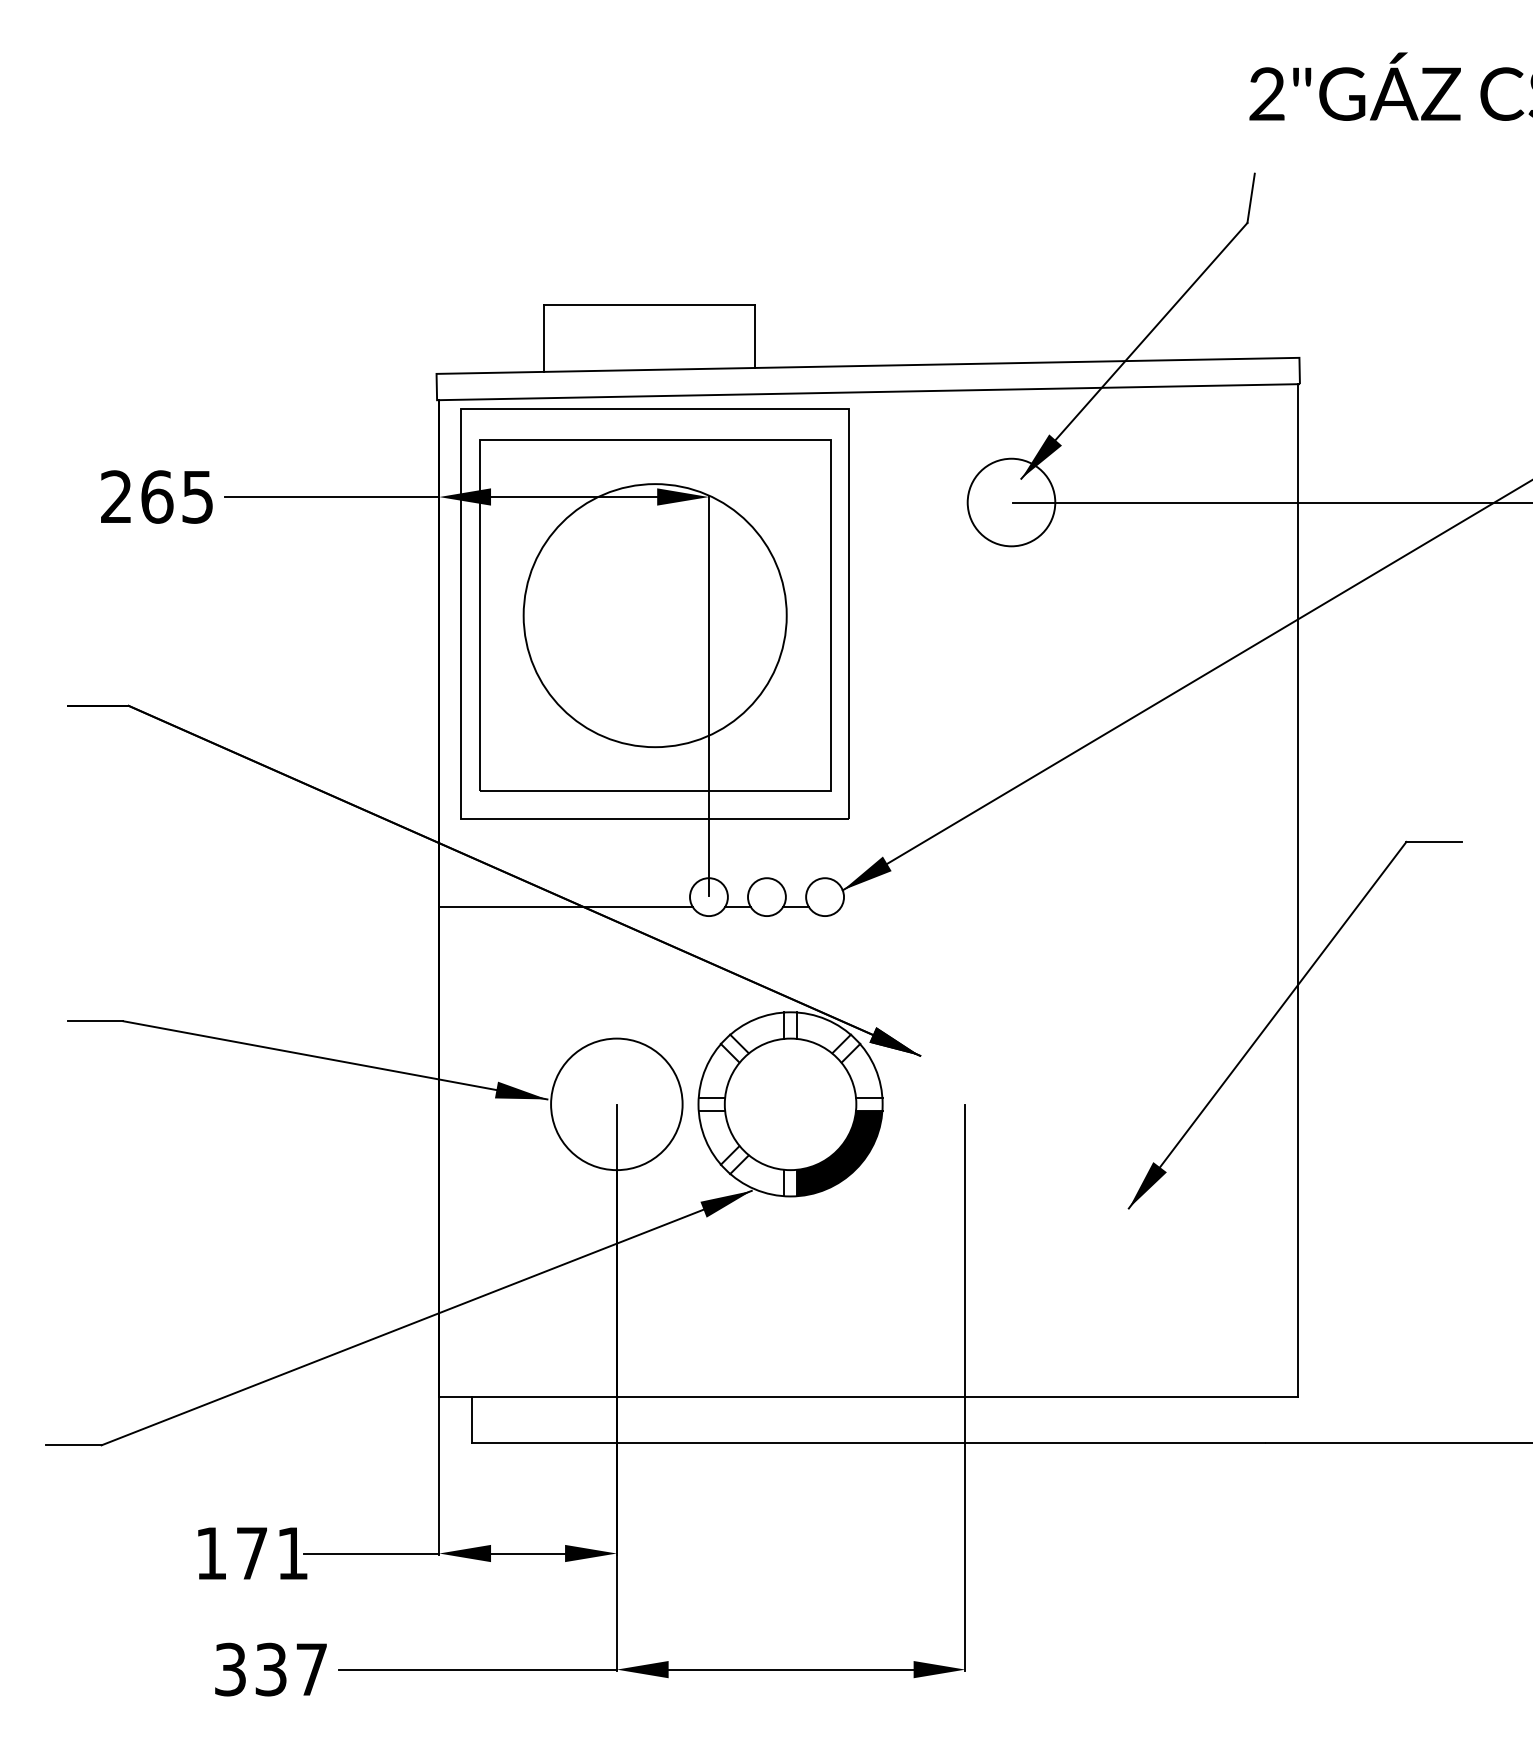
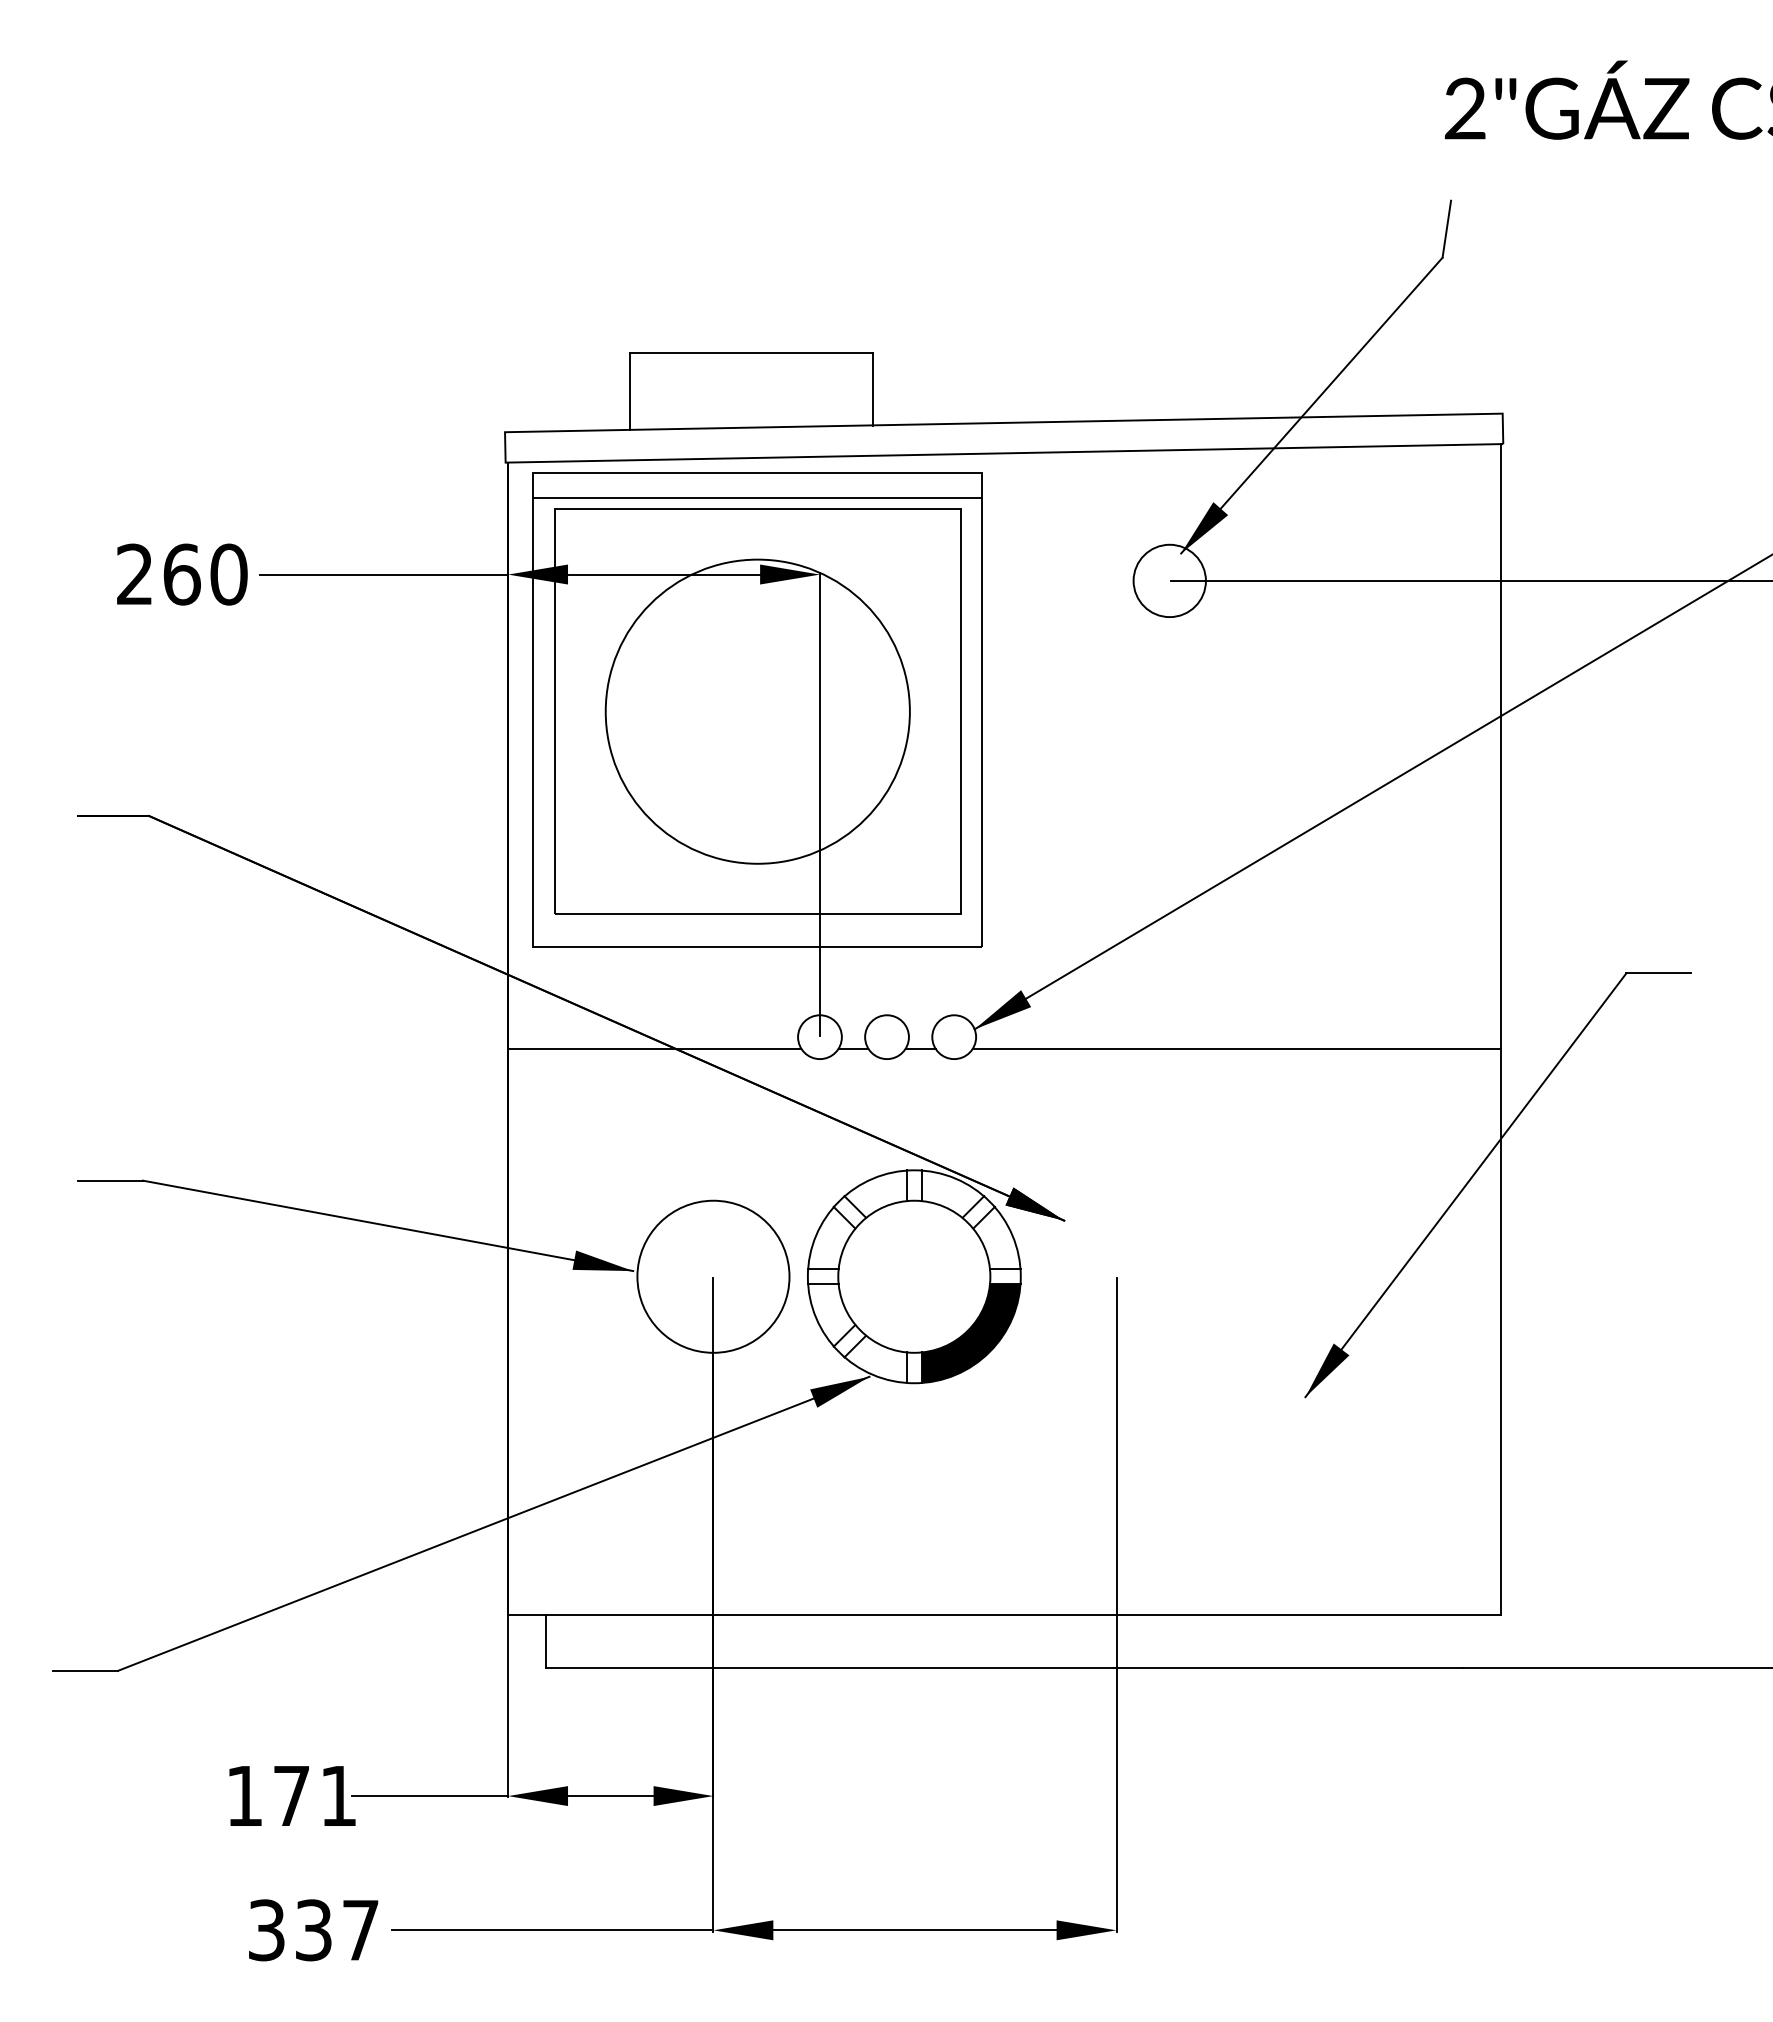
line: (655, 431) -> (758, 498), added
text: (197, 496) -> (228, 573), 265 -> 260
circle: (1011, 502) -> (1169, 580), size x0.71
line: (1069, 907) -> (1236, 1049), added

